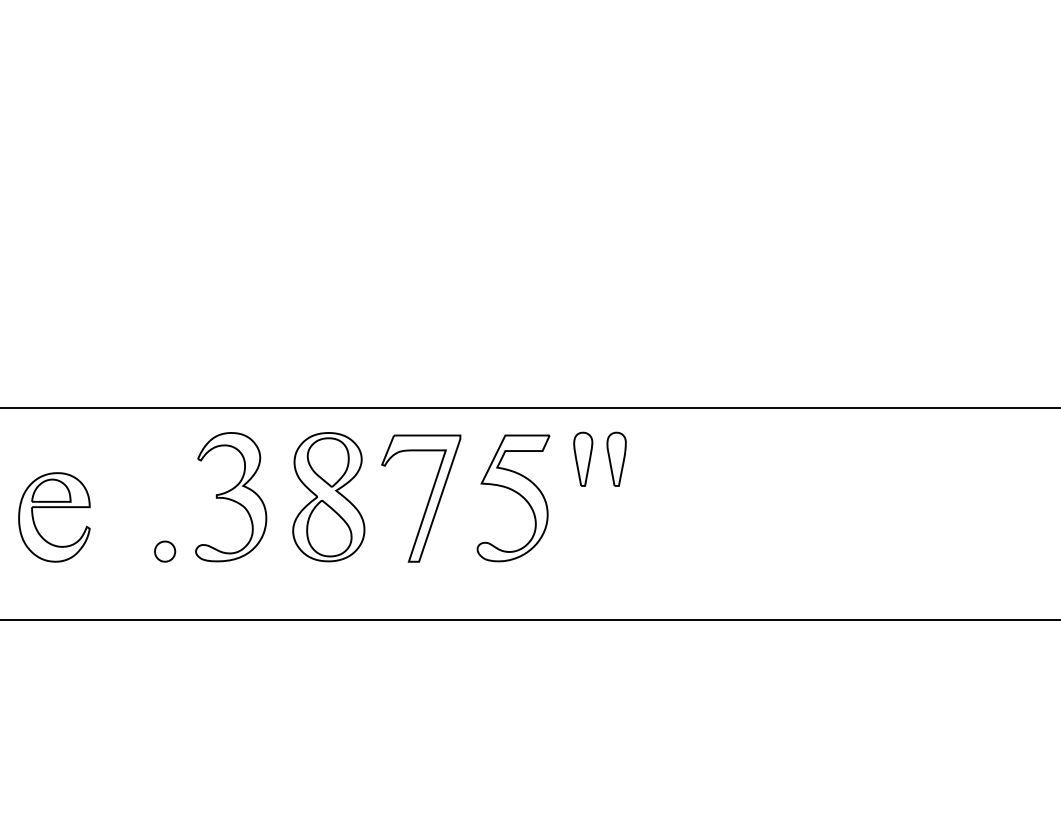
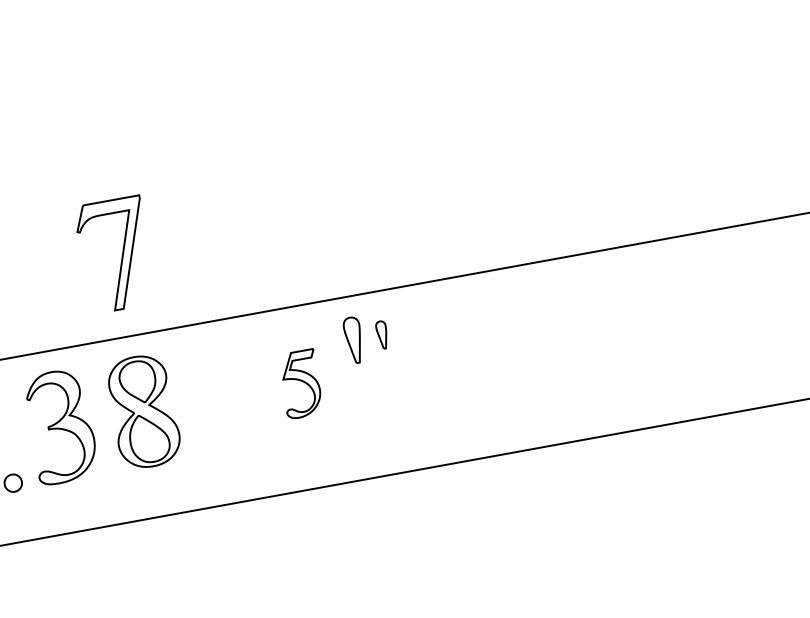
part: (616, 458) -> (382, 334), size x0.6
part: (428, 498) -> (121, 253), moved
part: (513, 498) -> (300, 384), size x0.6

